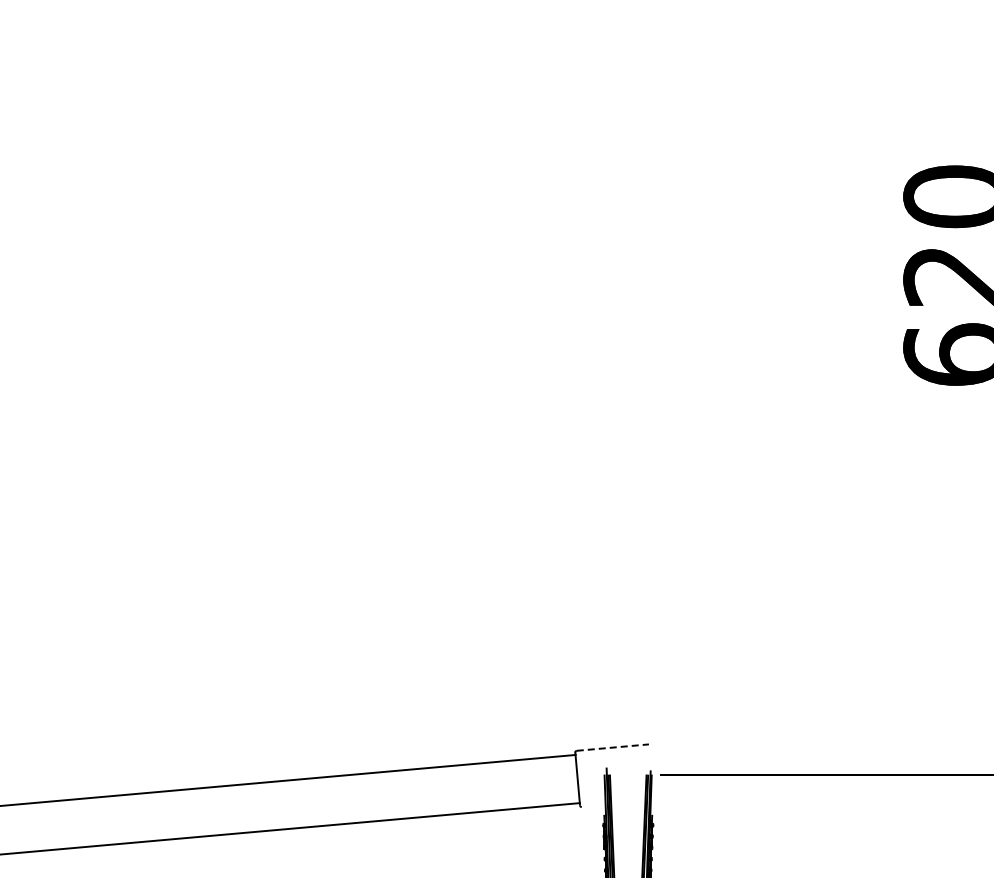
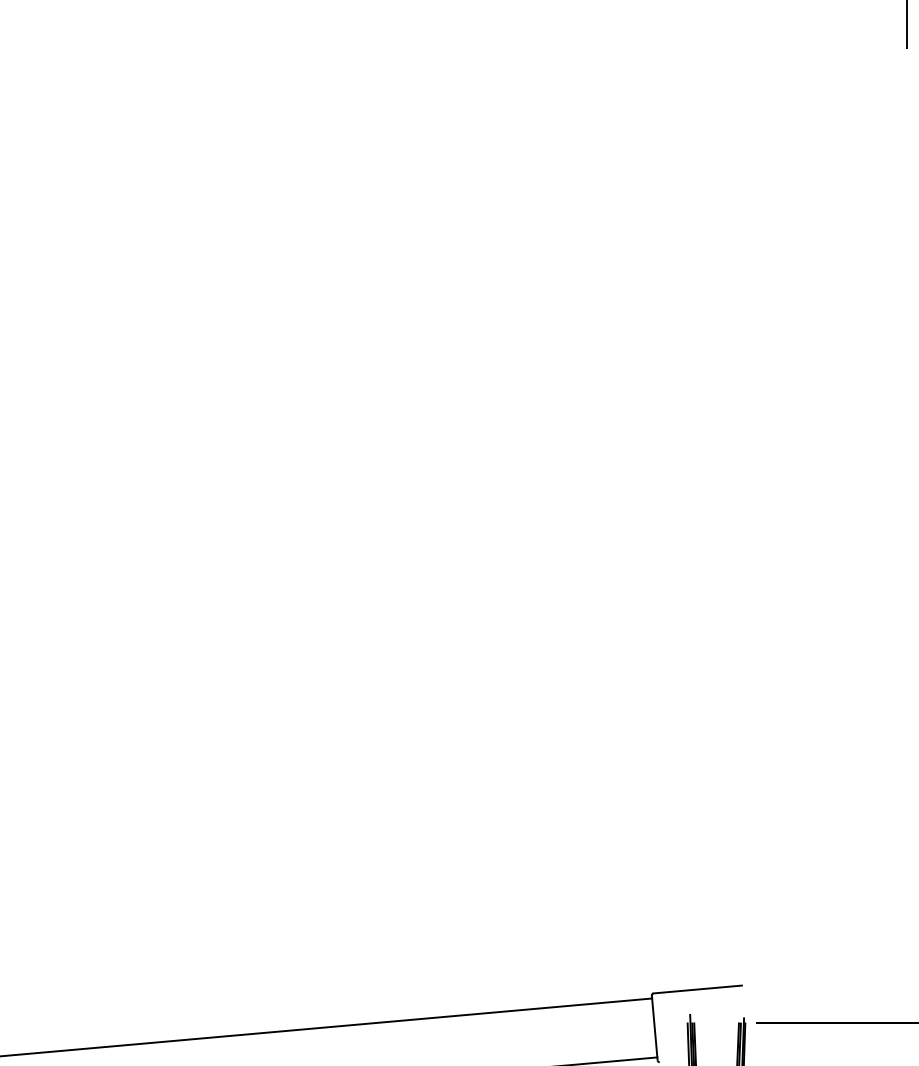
line: (613, 747) -> (698, 989), dashed -> solid

